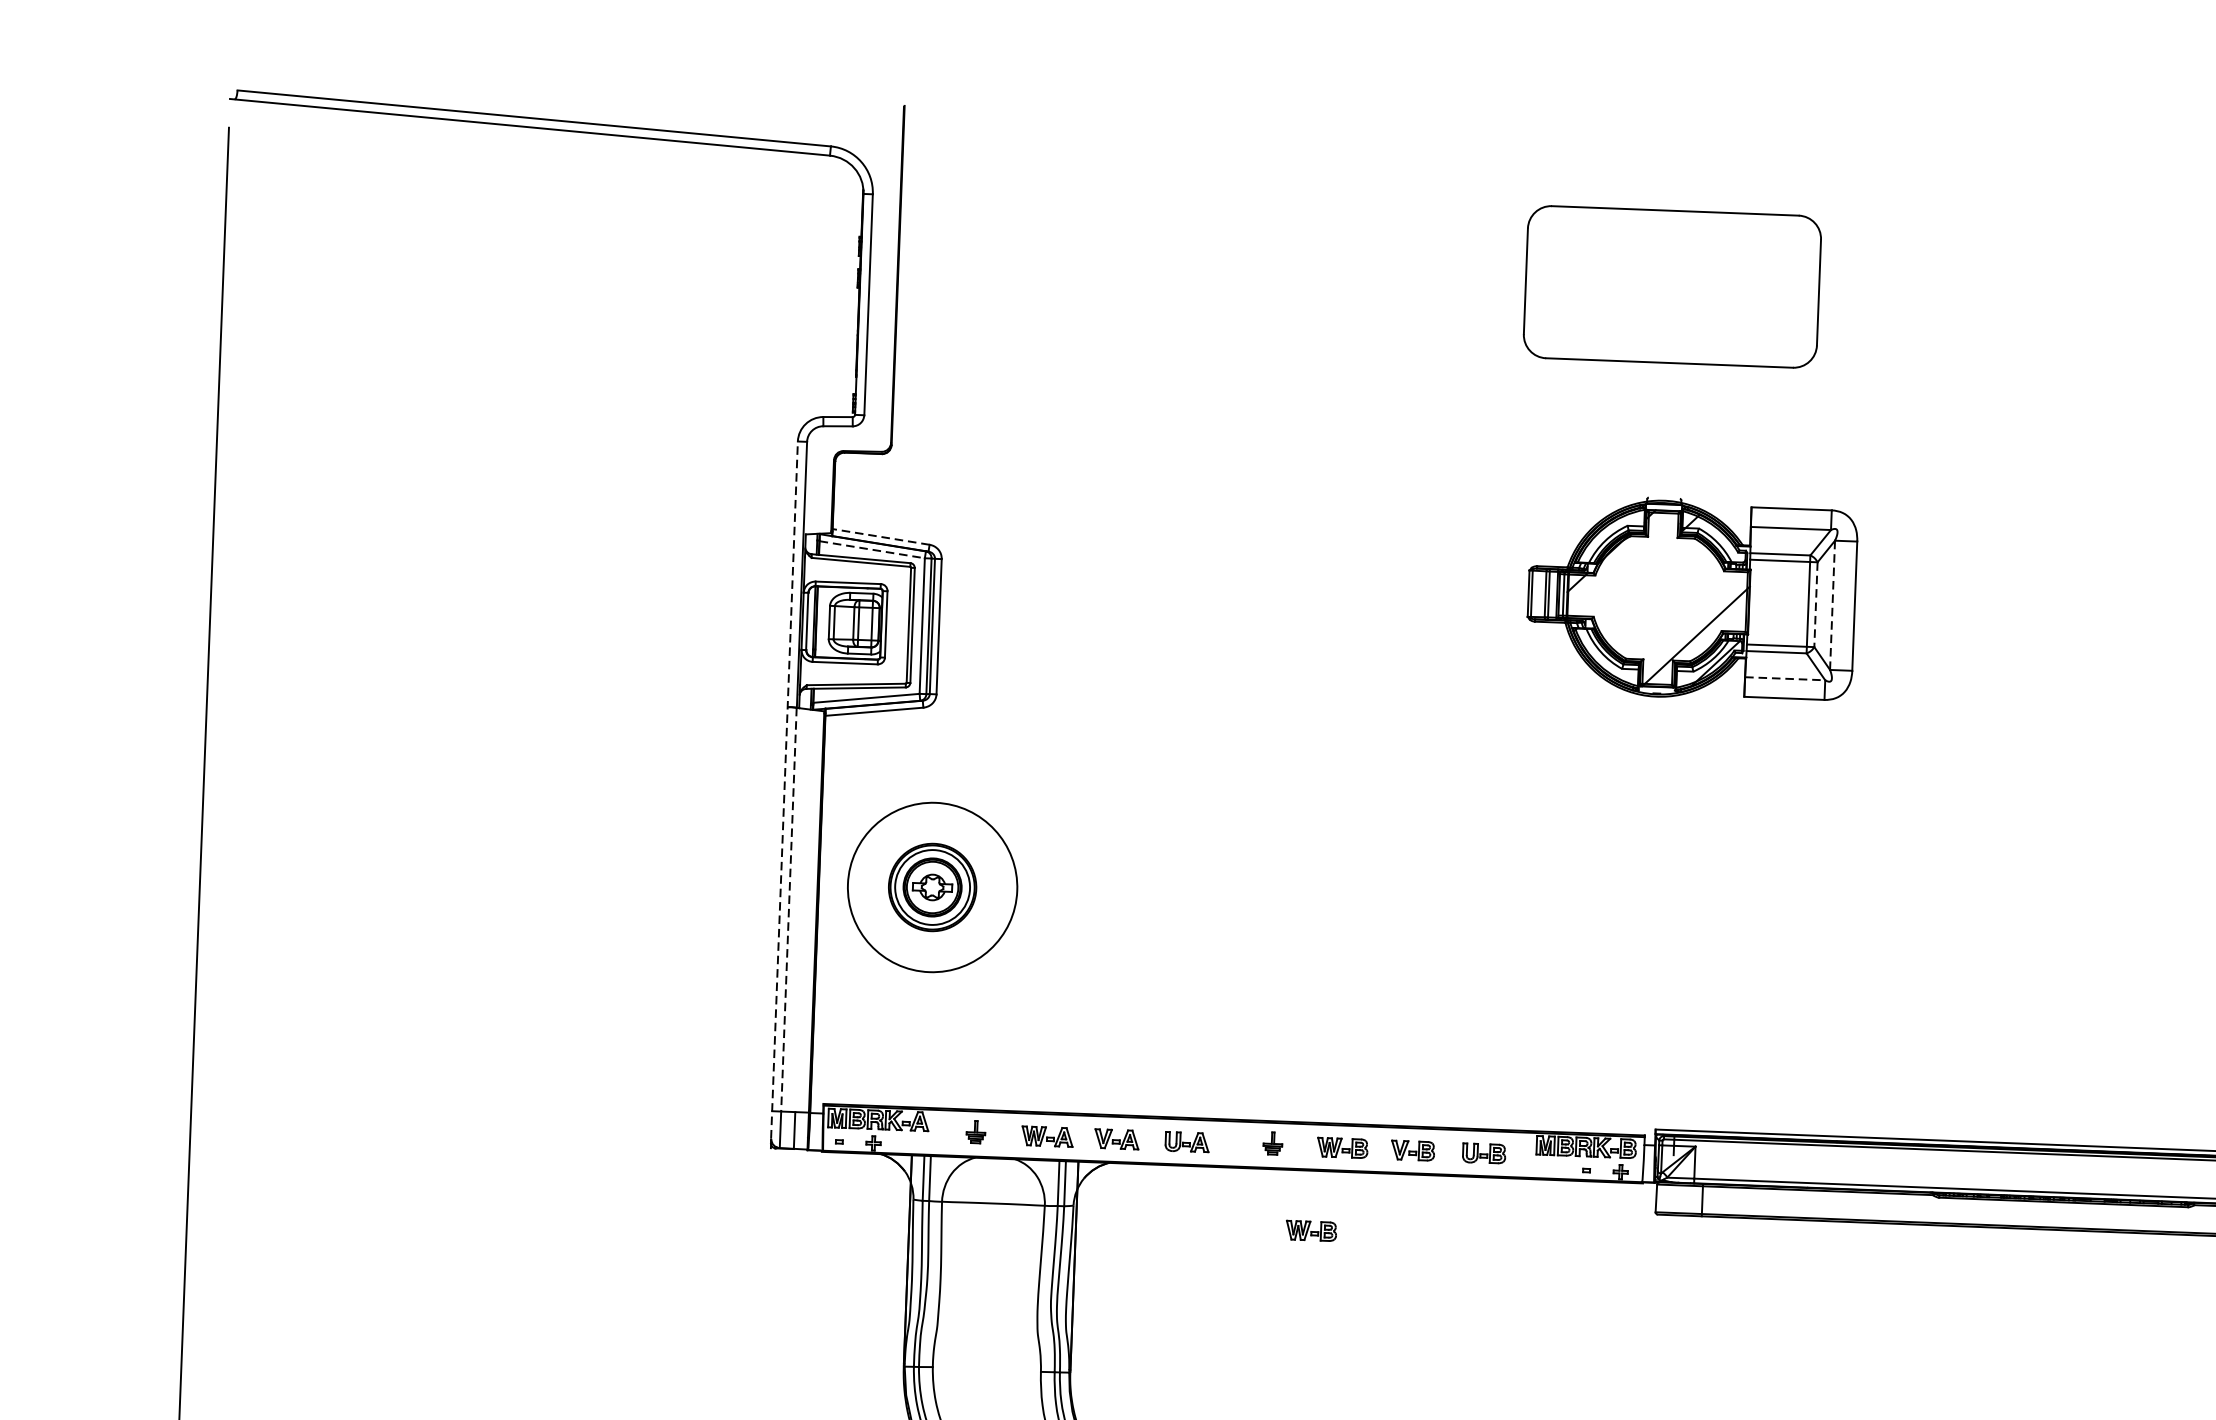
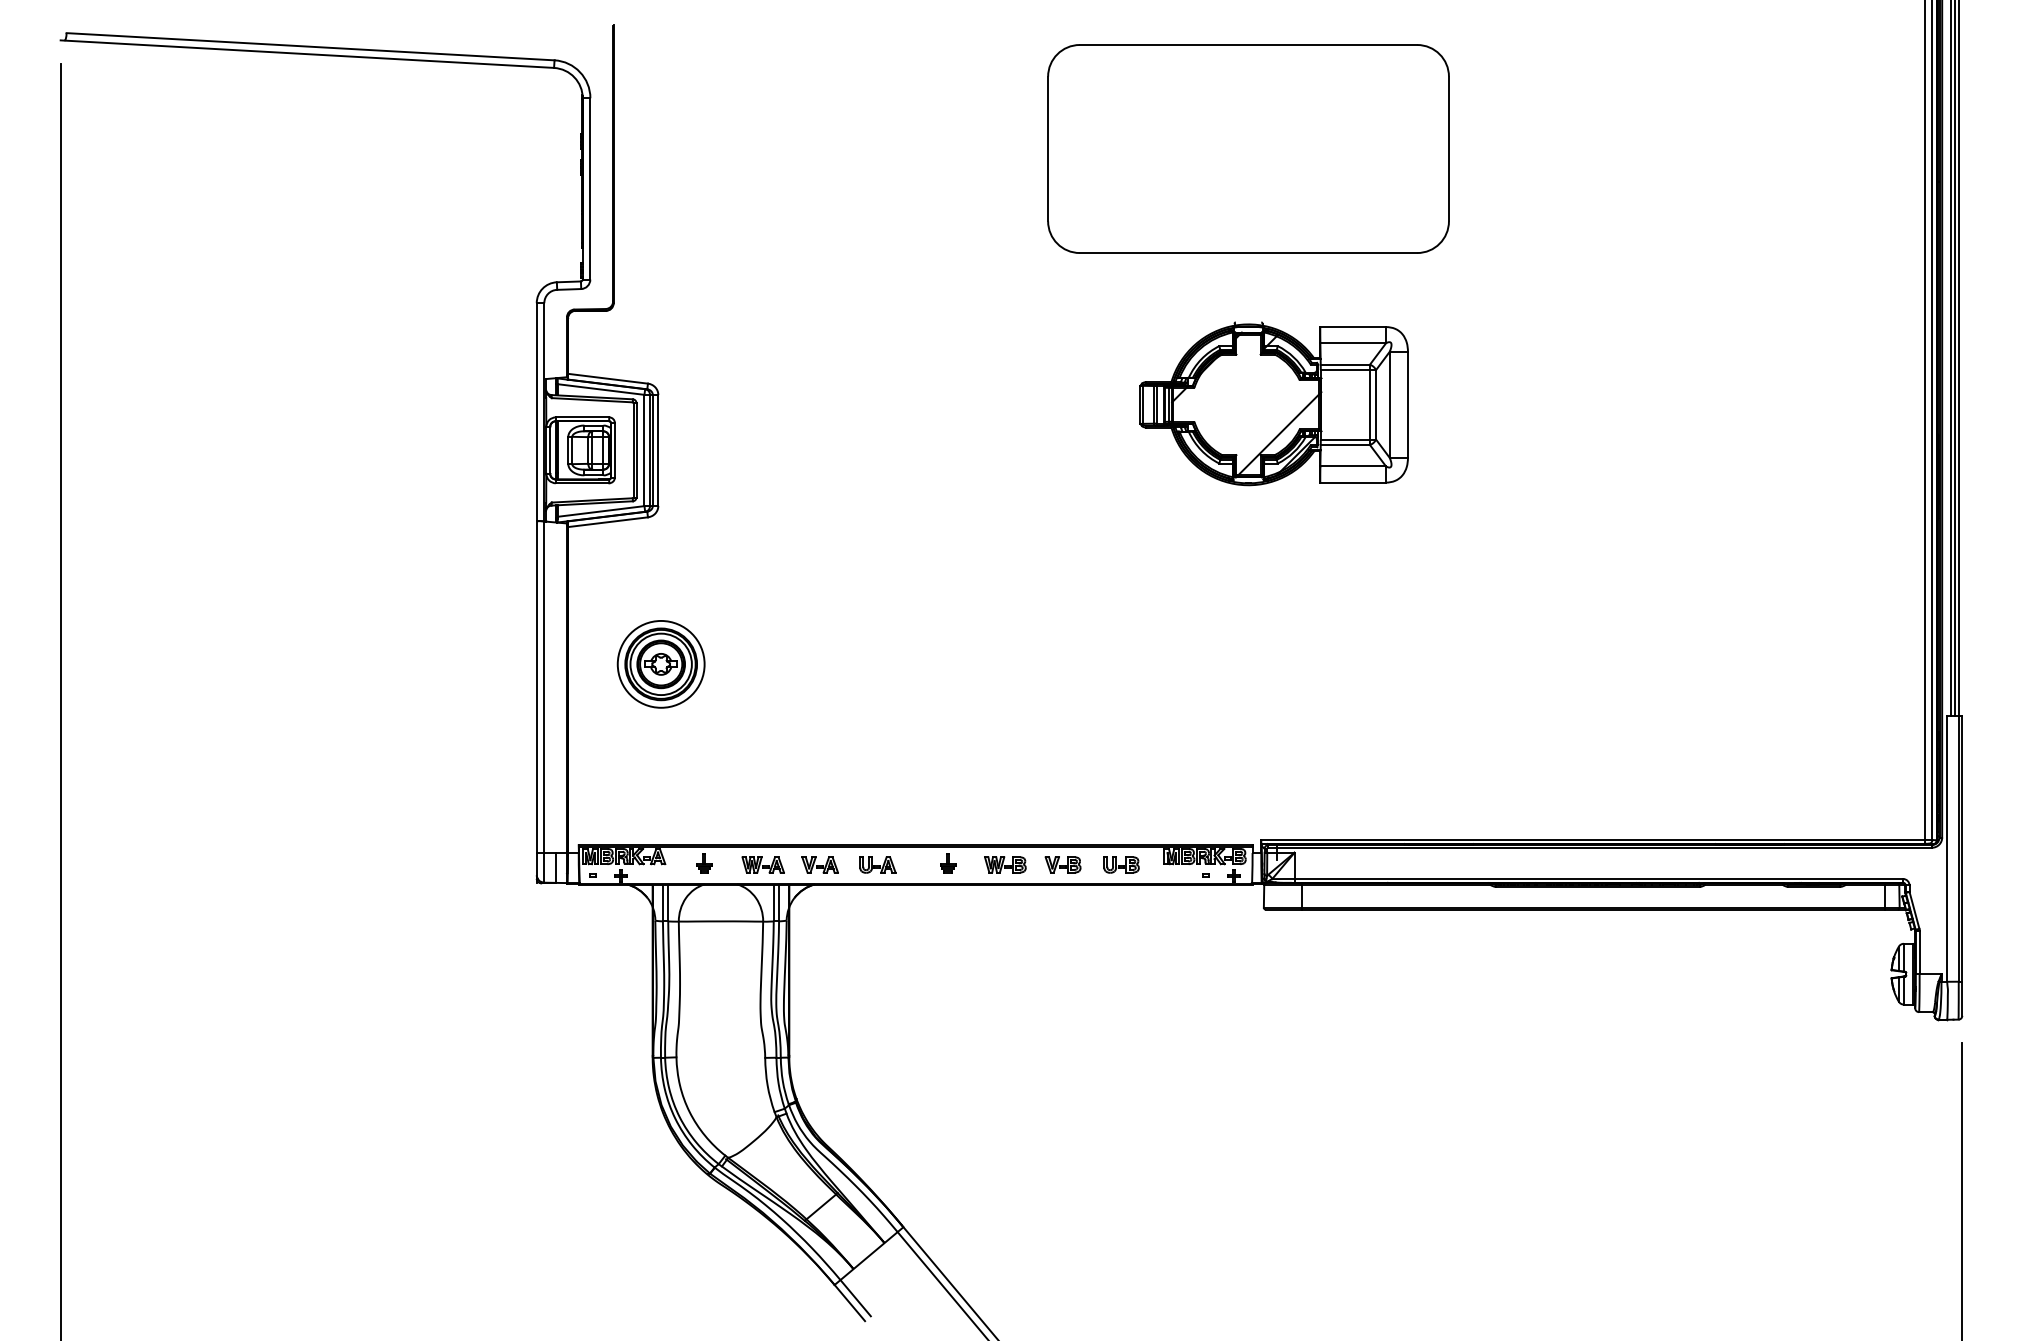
part: (1672, 286) -> (1248, 148), size x1.67
line: (880, 536) -> (607, 378), dashed -> solid
line: (872, 549) -> (601, 389), dashed -> solid
line: (1816, 604) -> (1376, 404), dashed -> solid
line: (1832, 604) -> (1389, 404), dashed -> solid
line: (1785, 678) -> (1353, 466), dashed -> solid
line: (784, 790) -> (536, 589), dashed -> solid
circle: (931, 886) -> (660, 663), size x0.62
line: (789, 910) -> (544, 687), dashed -> solid
part: (1311, 1230) -> (982, 933), removed

